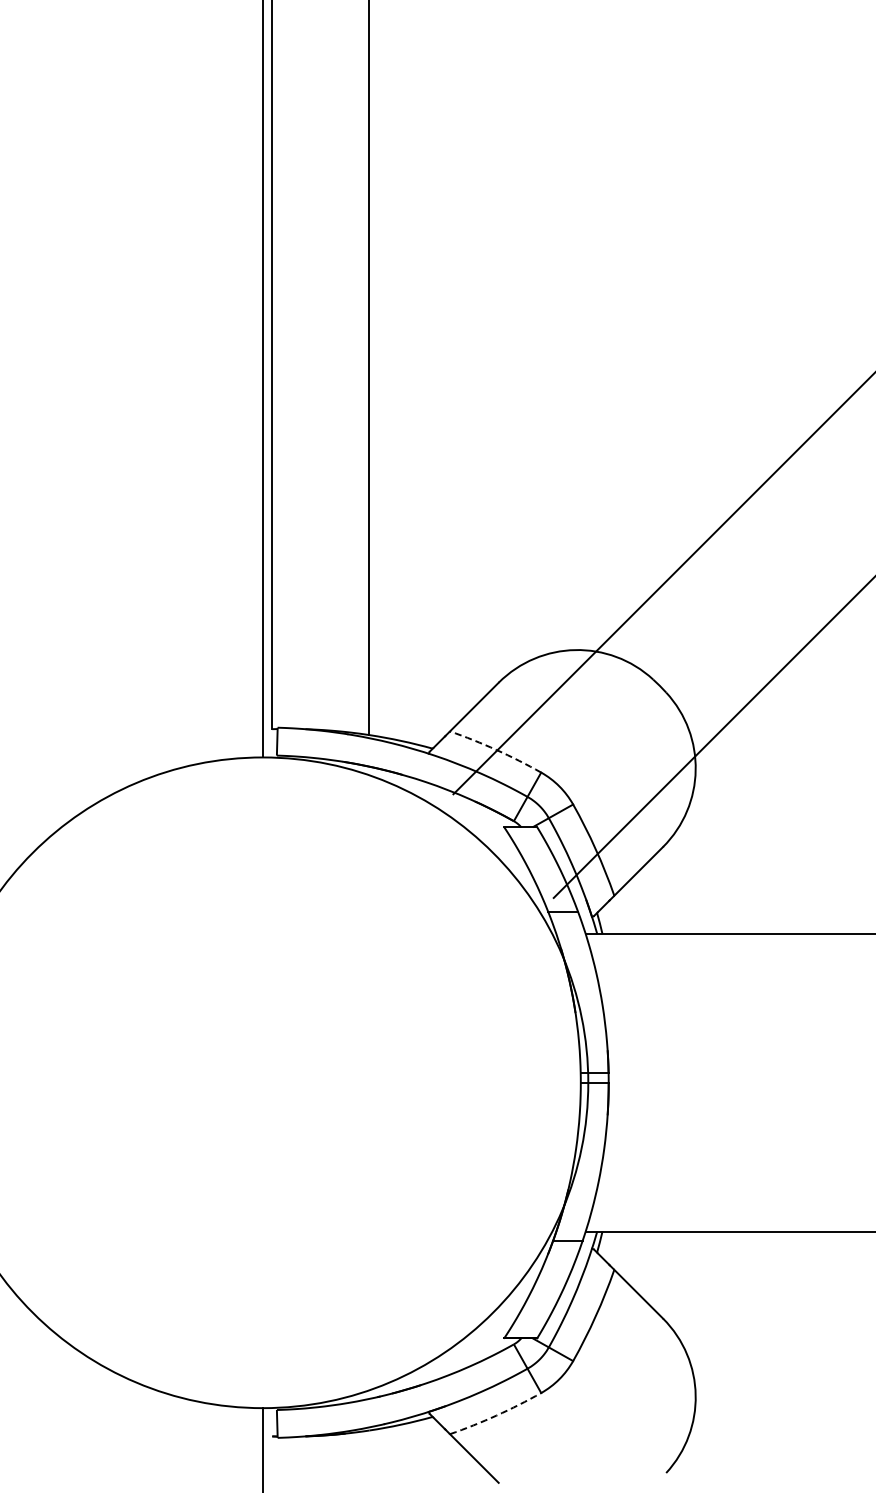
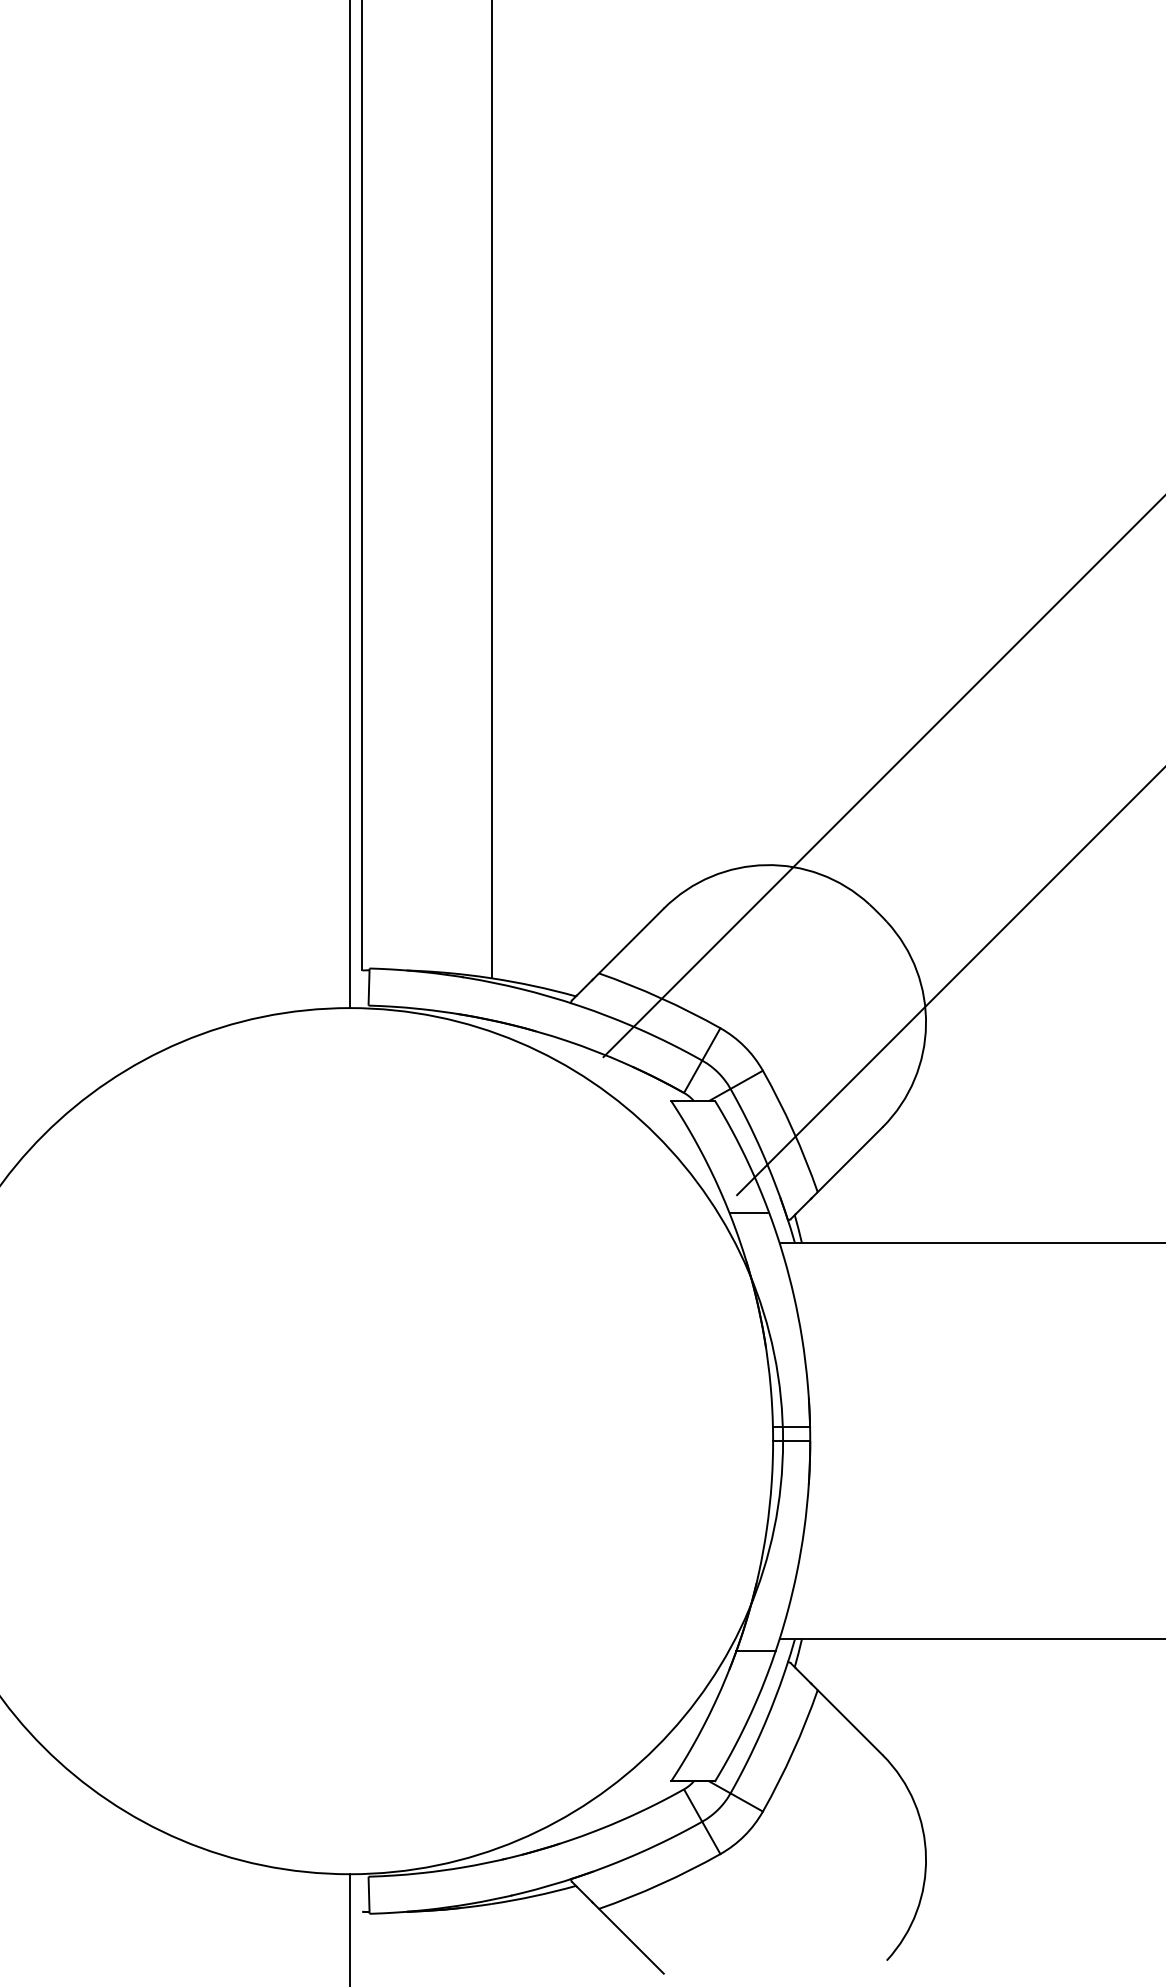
arc: (496, 750) -> (660, 998), dashed -> solid
arc: (496, 1415) -> (660, 1884), dashed -> solid

